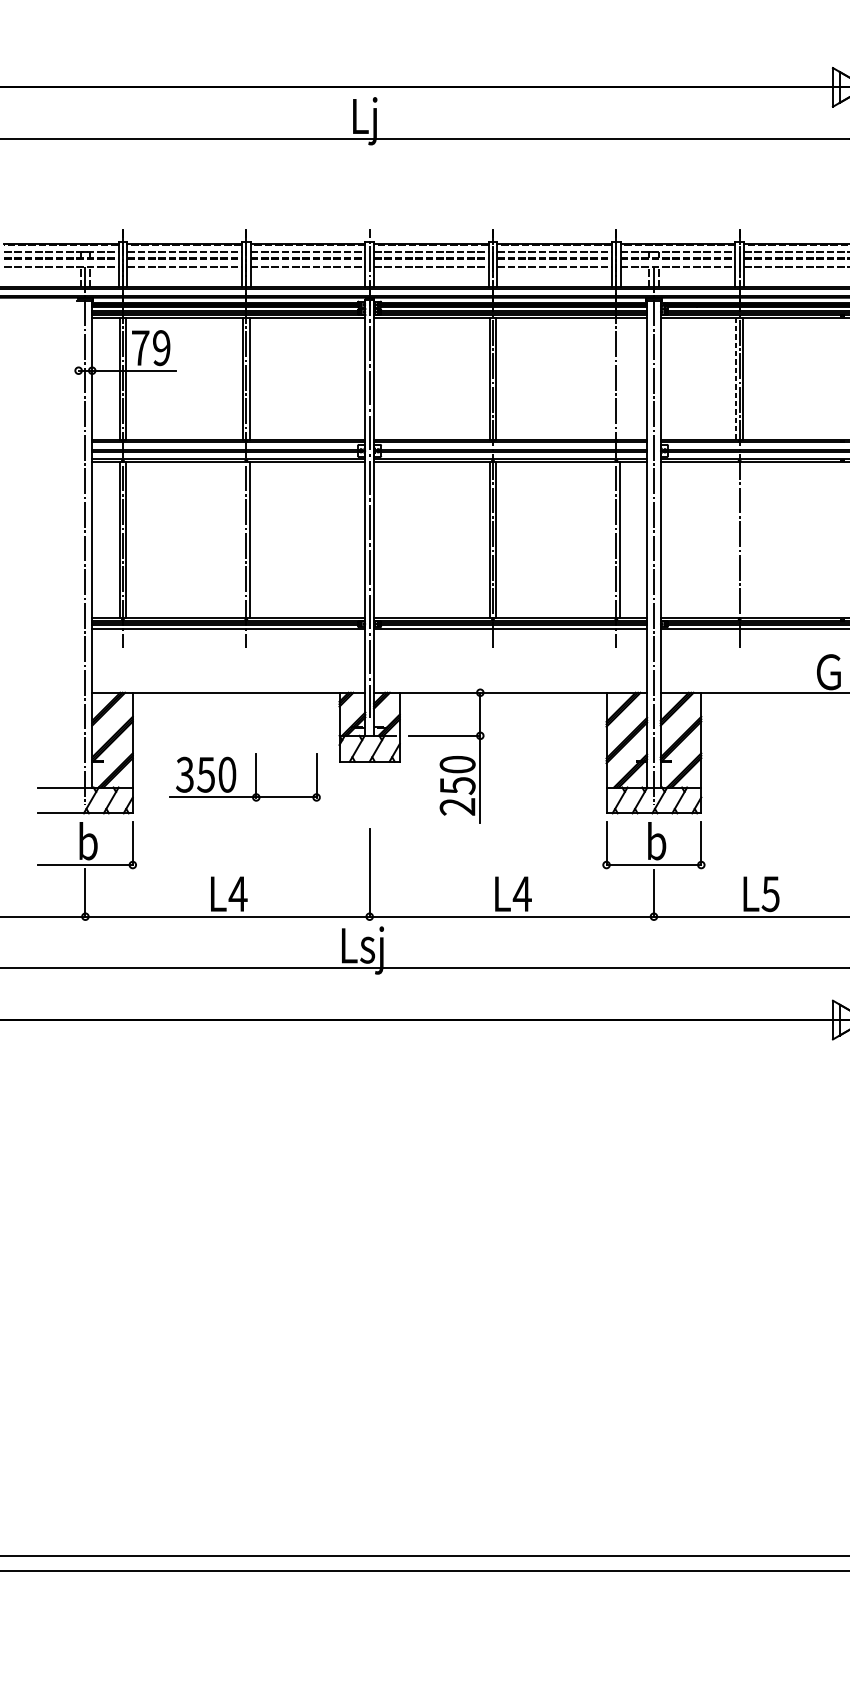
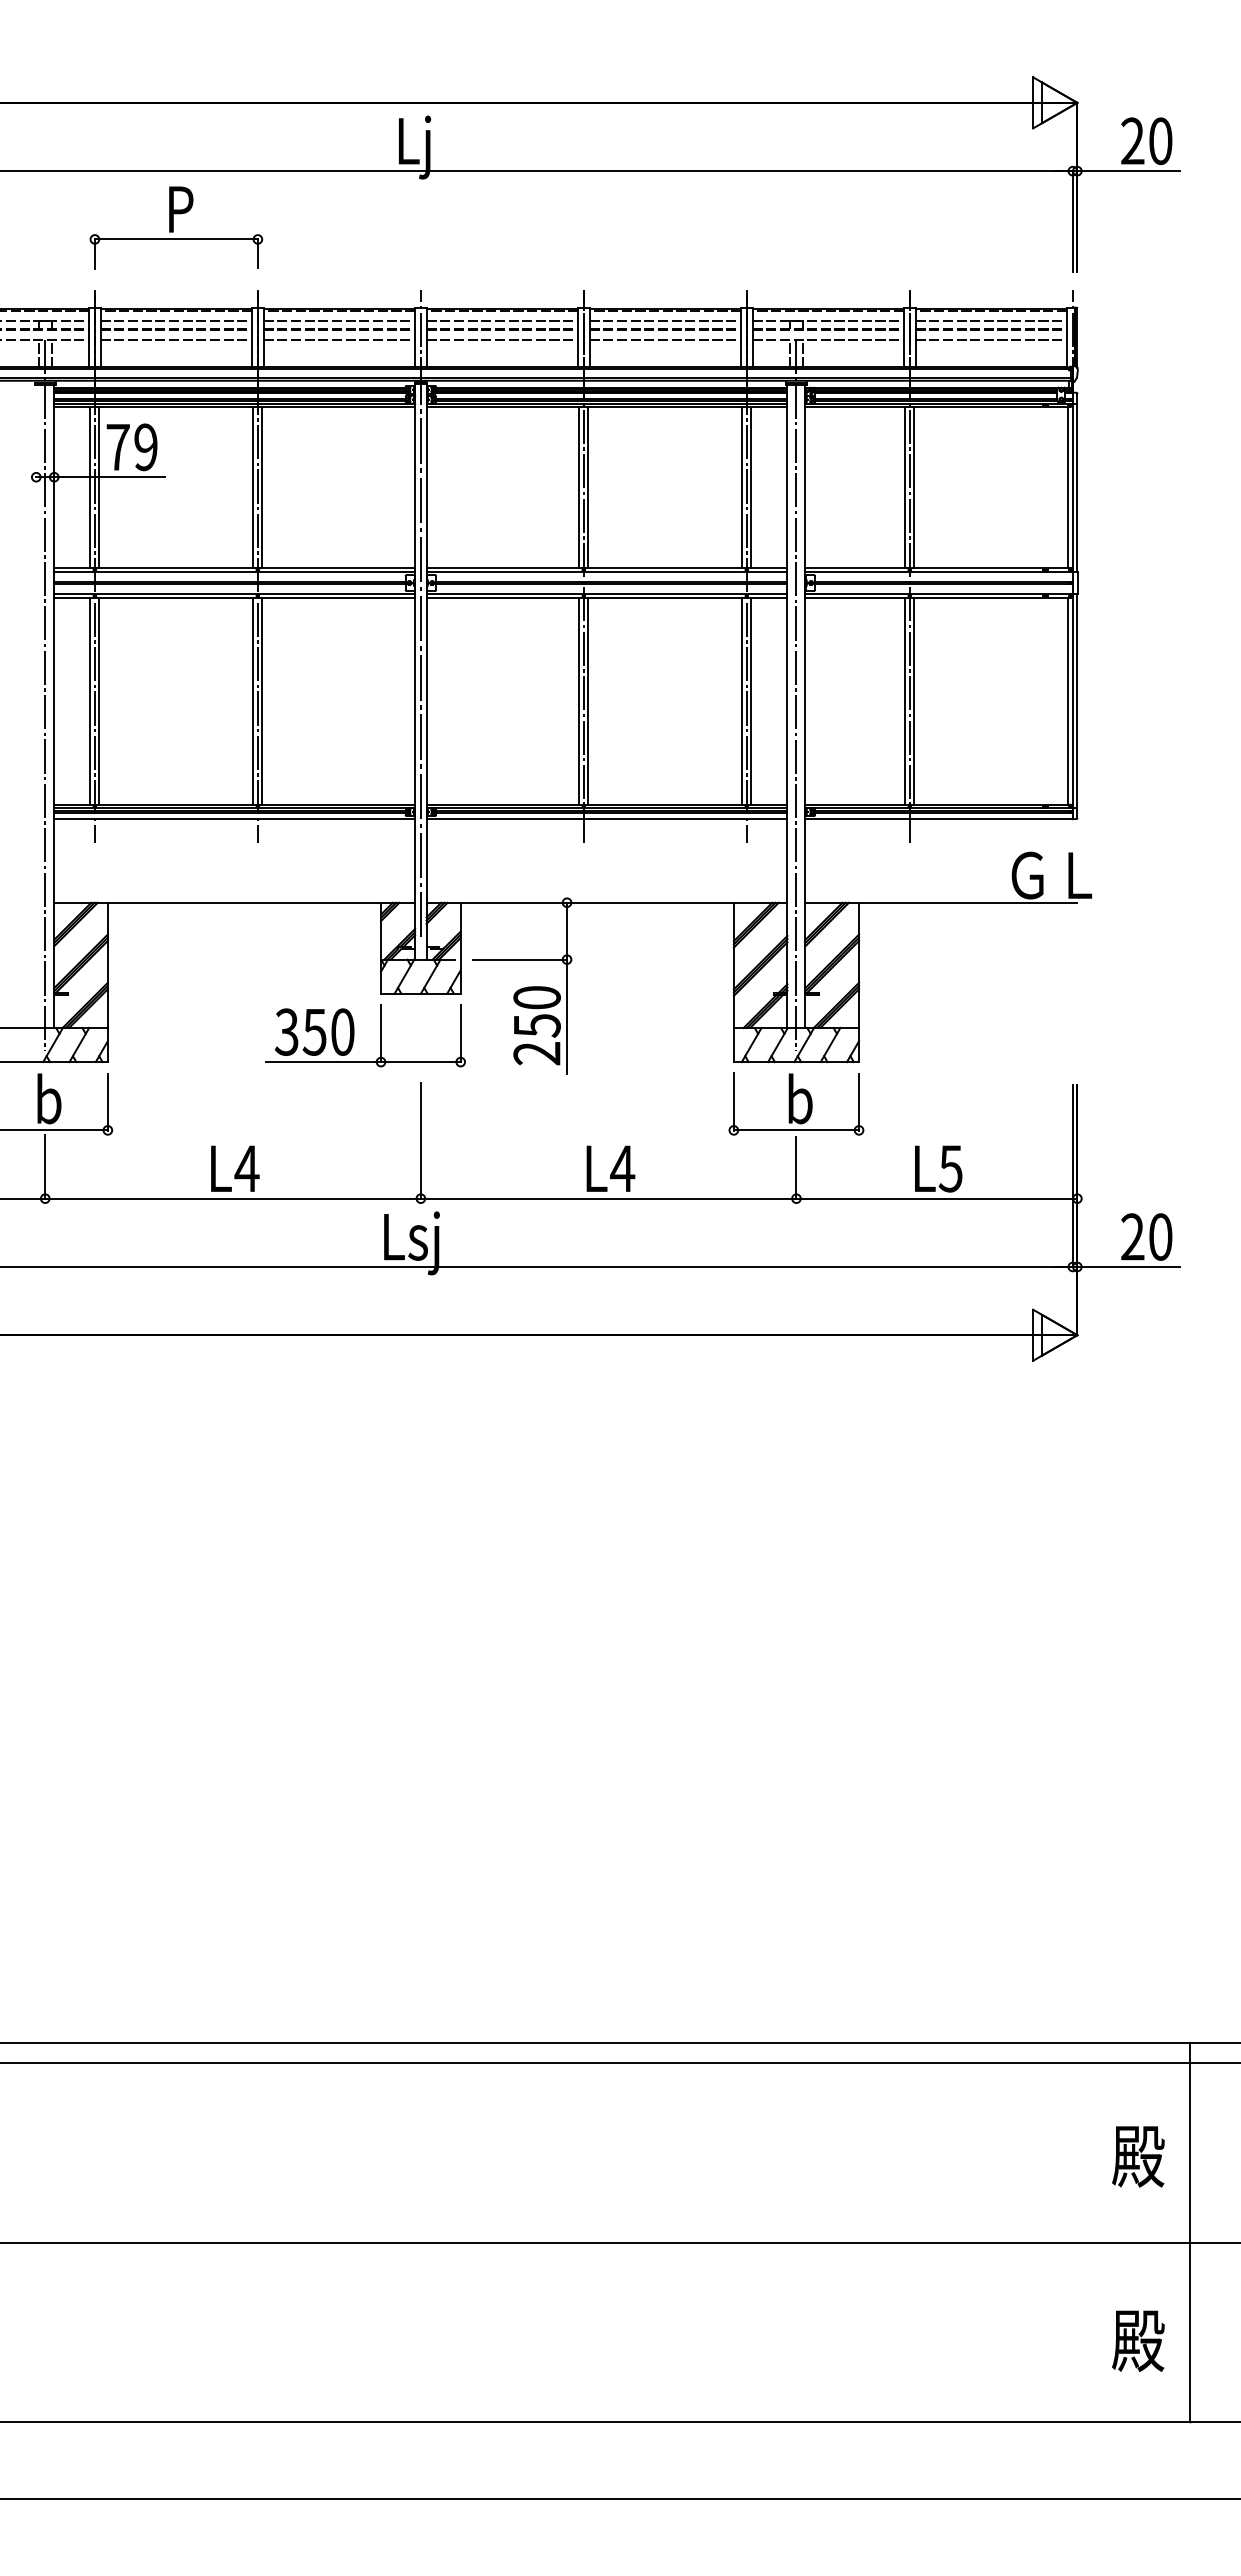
part: (184, 181) -> (176, 227), added
line: (613, 378) -> (742, 487), added
line: (619, 378) -> (751, 487), added
line: (736, 378) -> (905, 487), dashed -> solid
line: (243, 539) -> (253, 700), added
line: (613, 539) -> (742, 700), added
line: (736, 539) -> (905, 700), added
line: (743, 539) -> (914, 700), added
part: (236, 777) -> (354, 1035), moved

